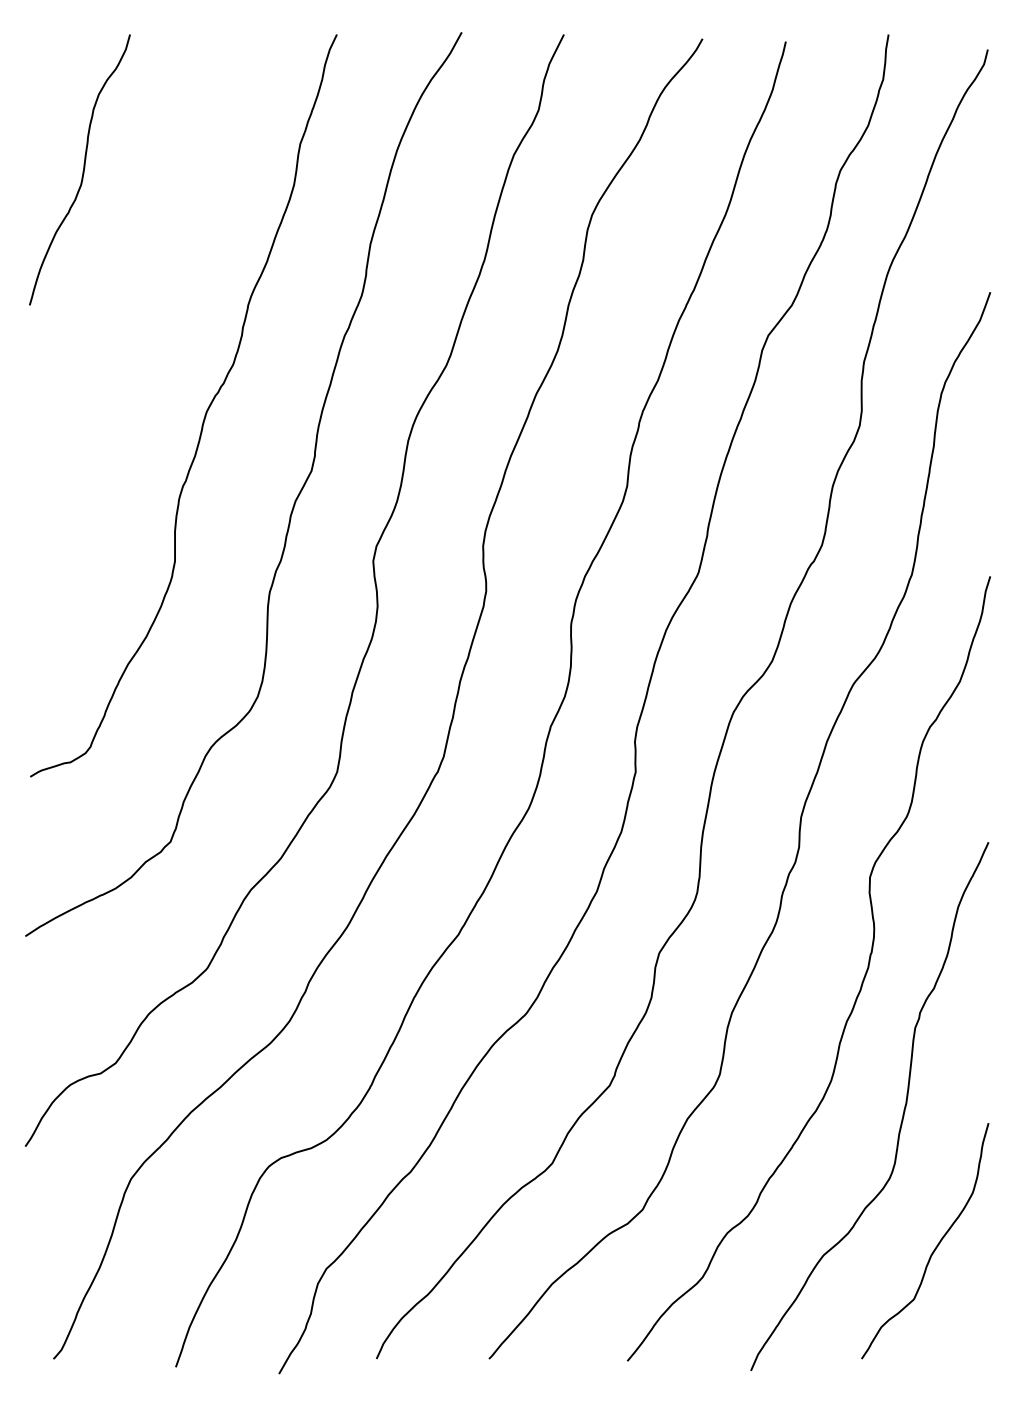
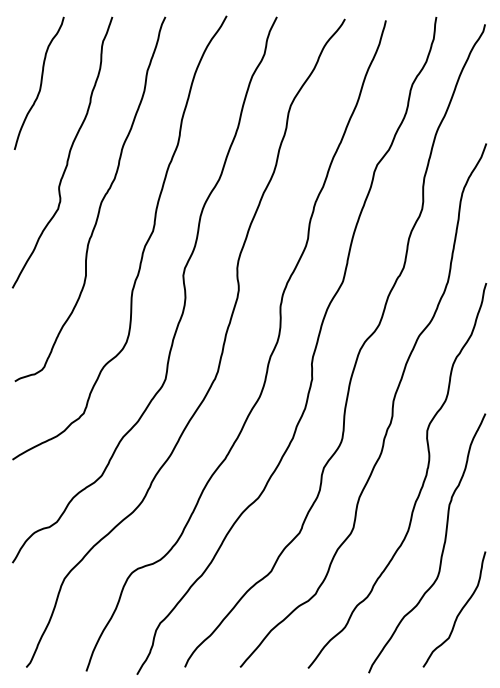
curve: (139, 310) -> (68, 152), added

